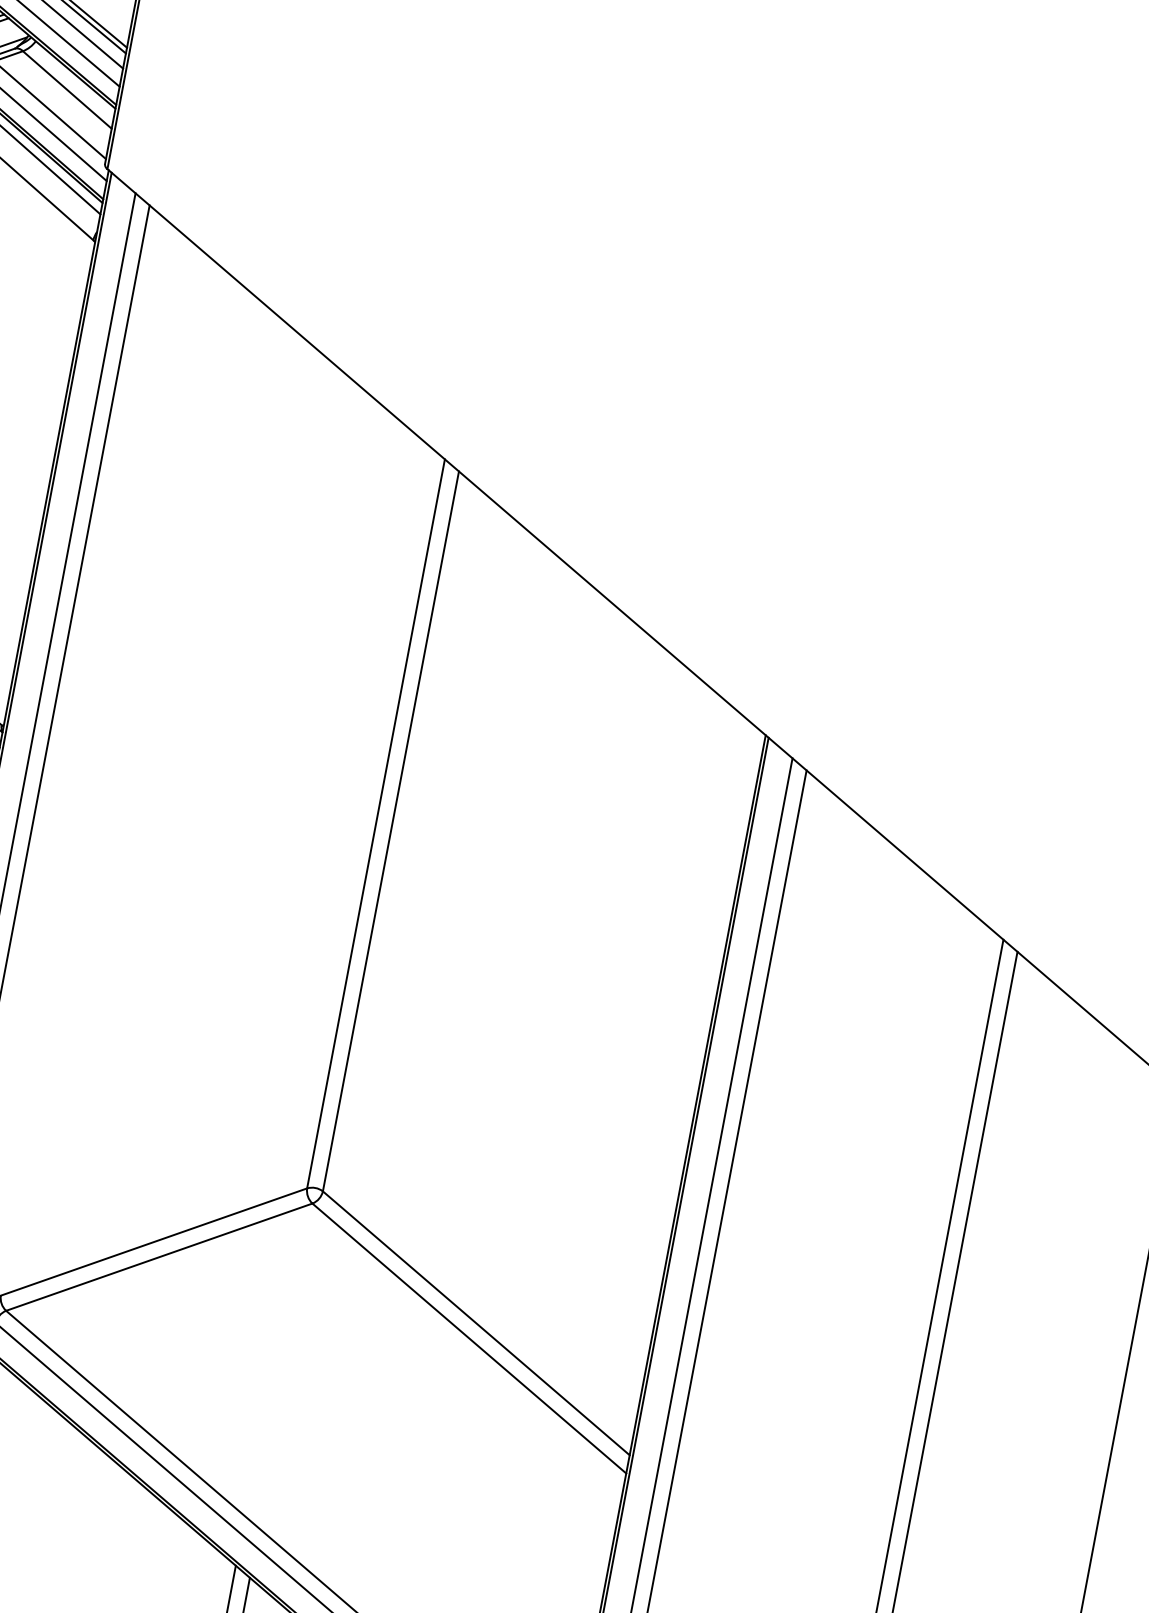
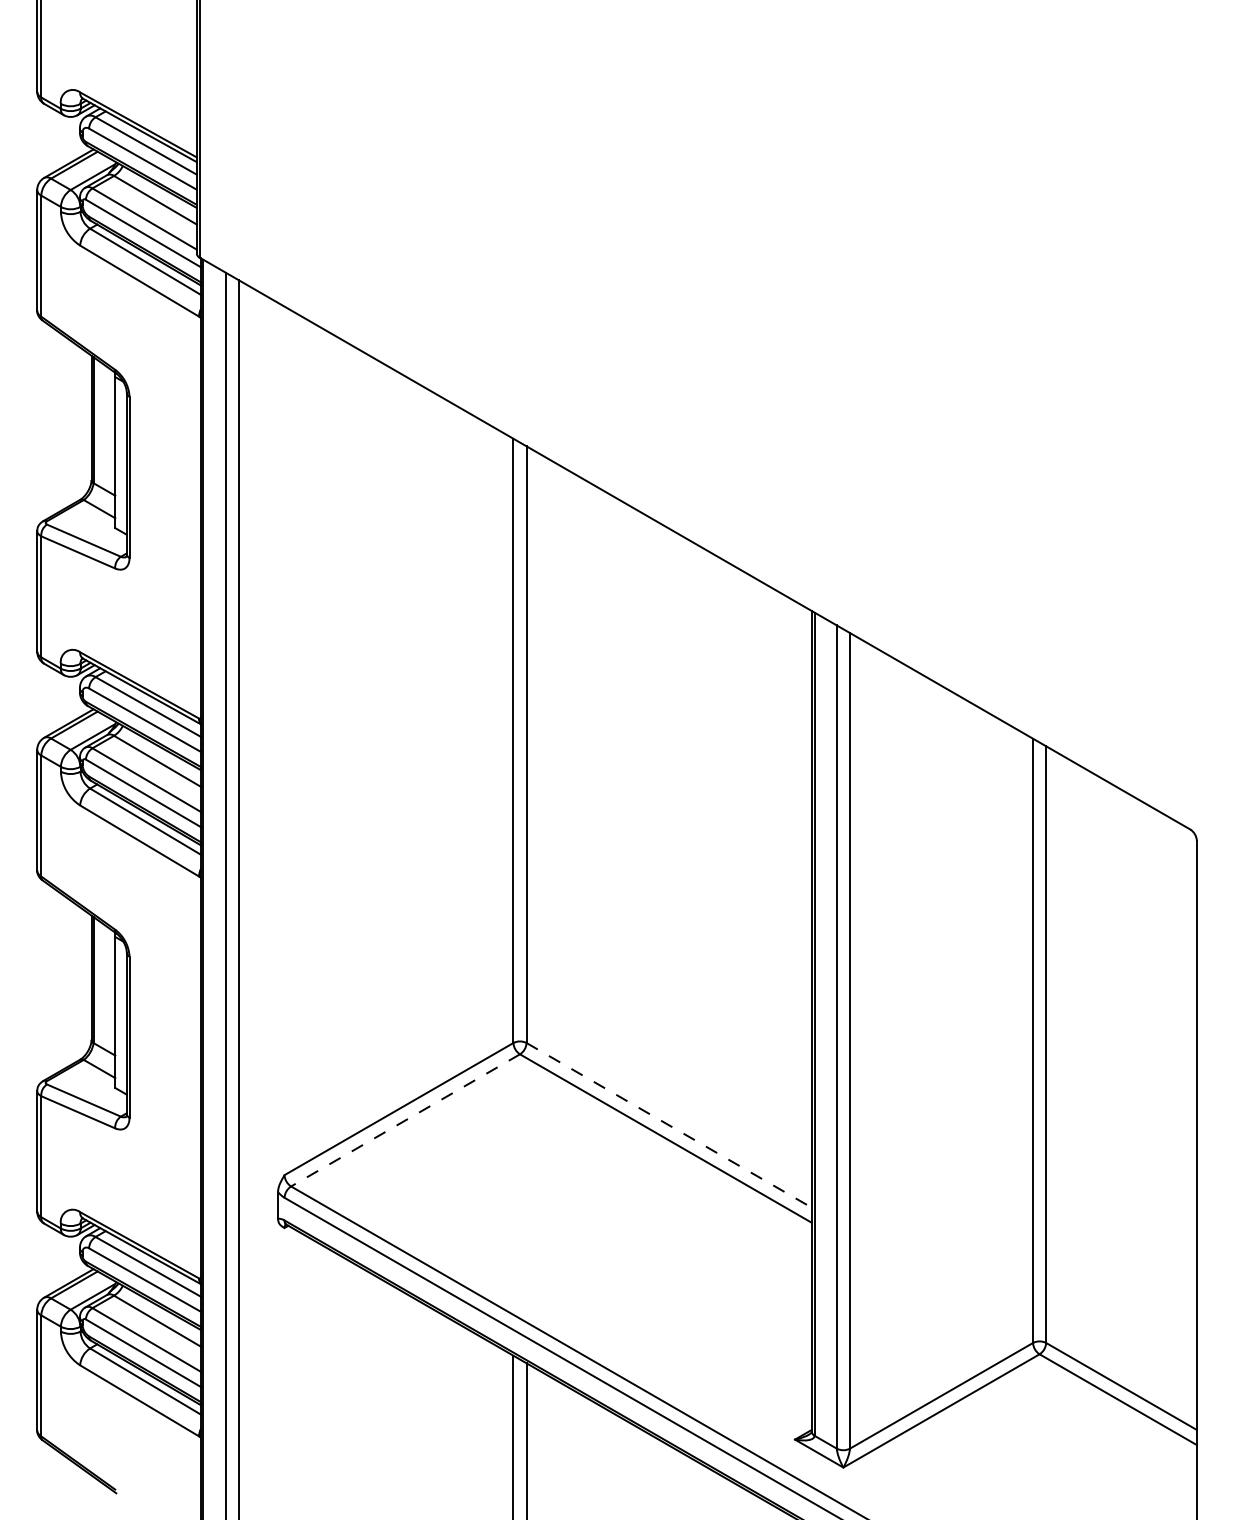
line: (159, 1257) -> (405, 1120), solid -> dashed
line: (476, 1323) -> (669, 1125), solid -> dashed

